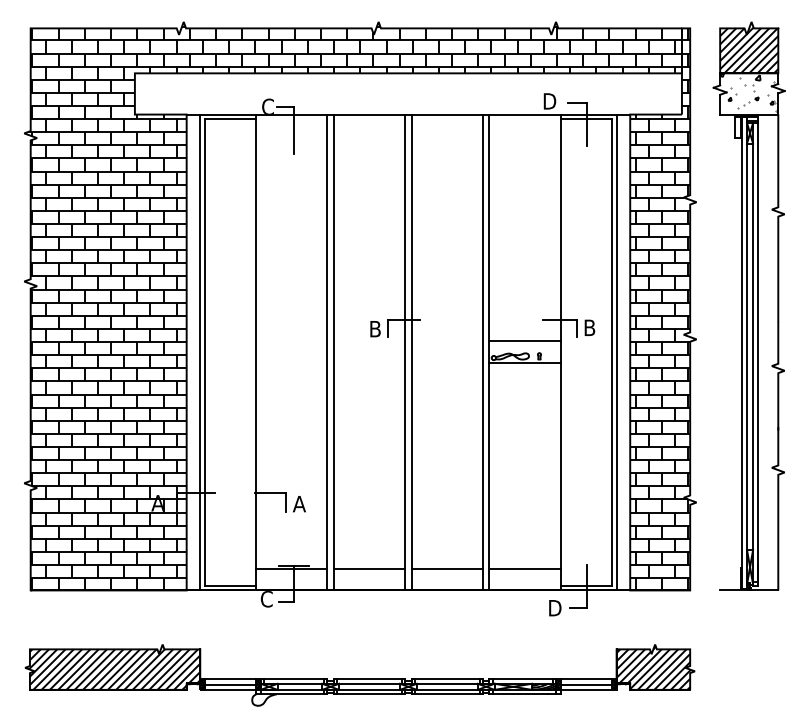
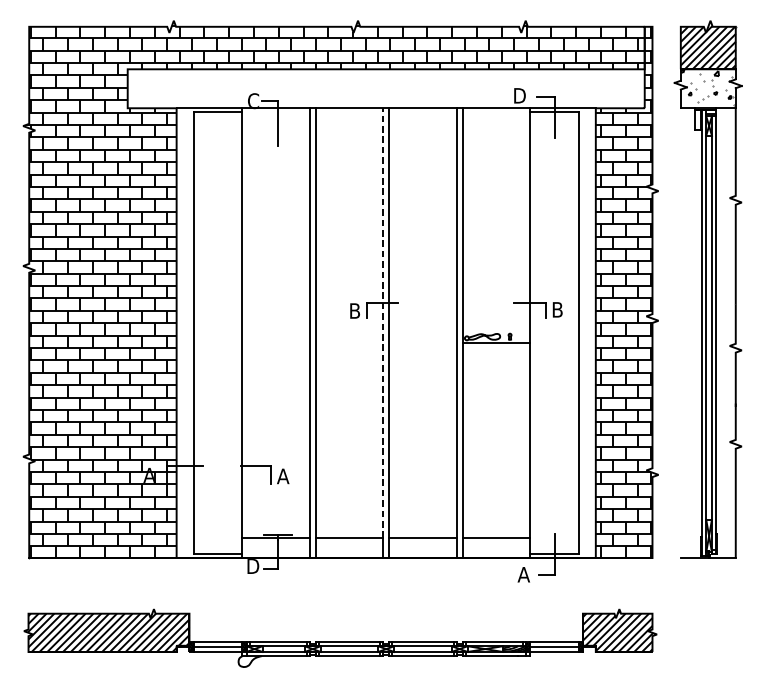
line: (524, 340) -> (495, 321), removed
line: (405, 341) -> (383, 322), solid -> dashed
line: (200, 352) -> (189, 333), removed
line: (616, 352) -> (582, 333), removed
text: (266, 599) -> (252, 566), C -> D
text: (554, 608) -> (524, 575), D -> A

